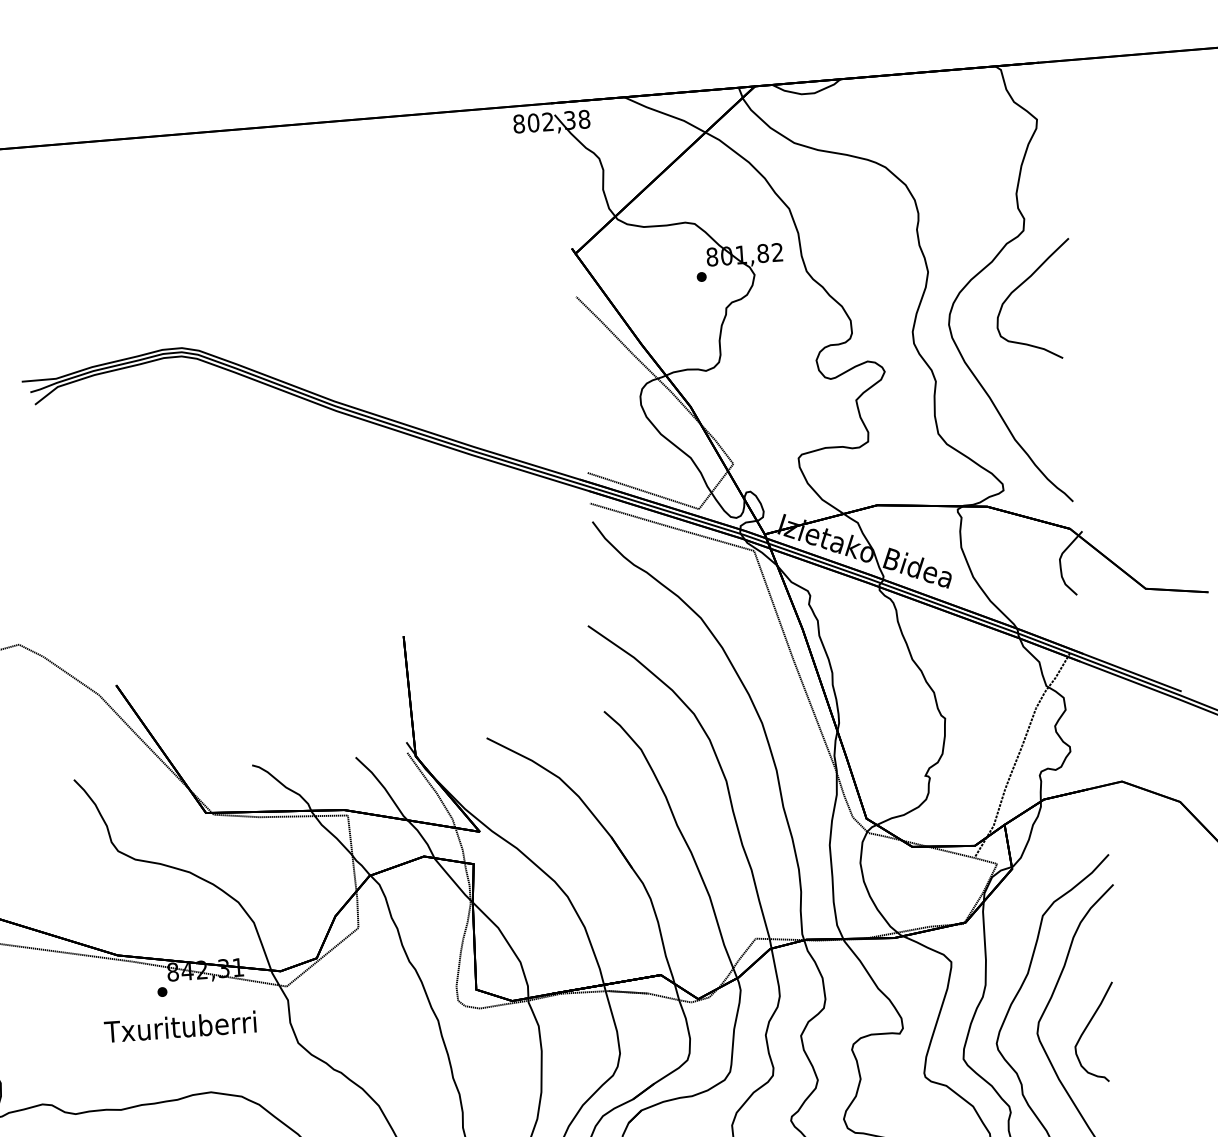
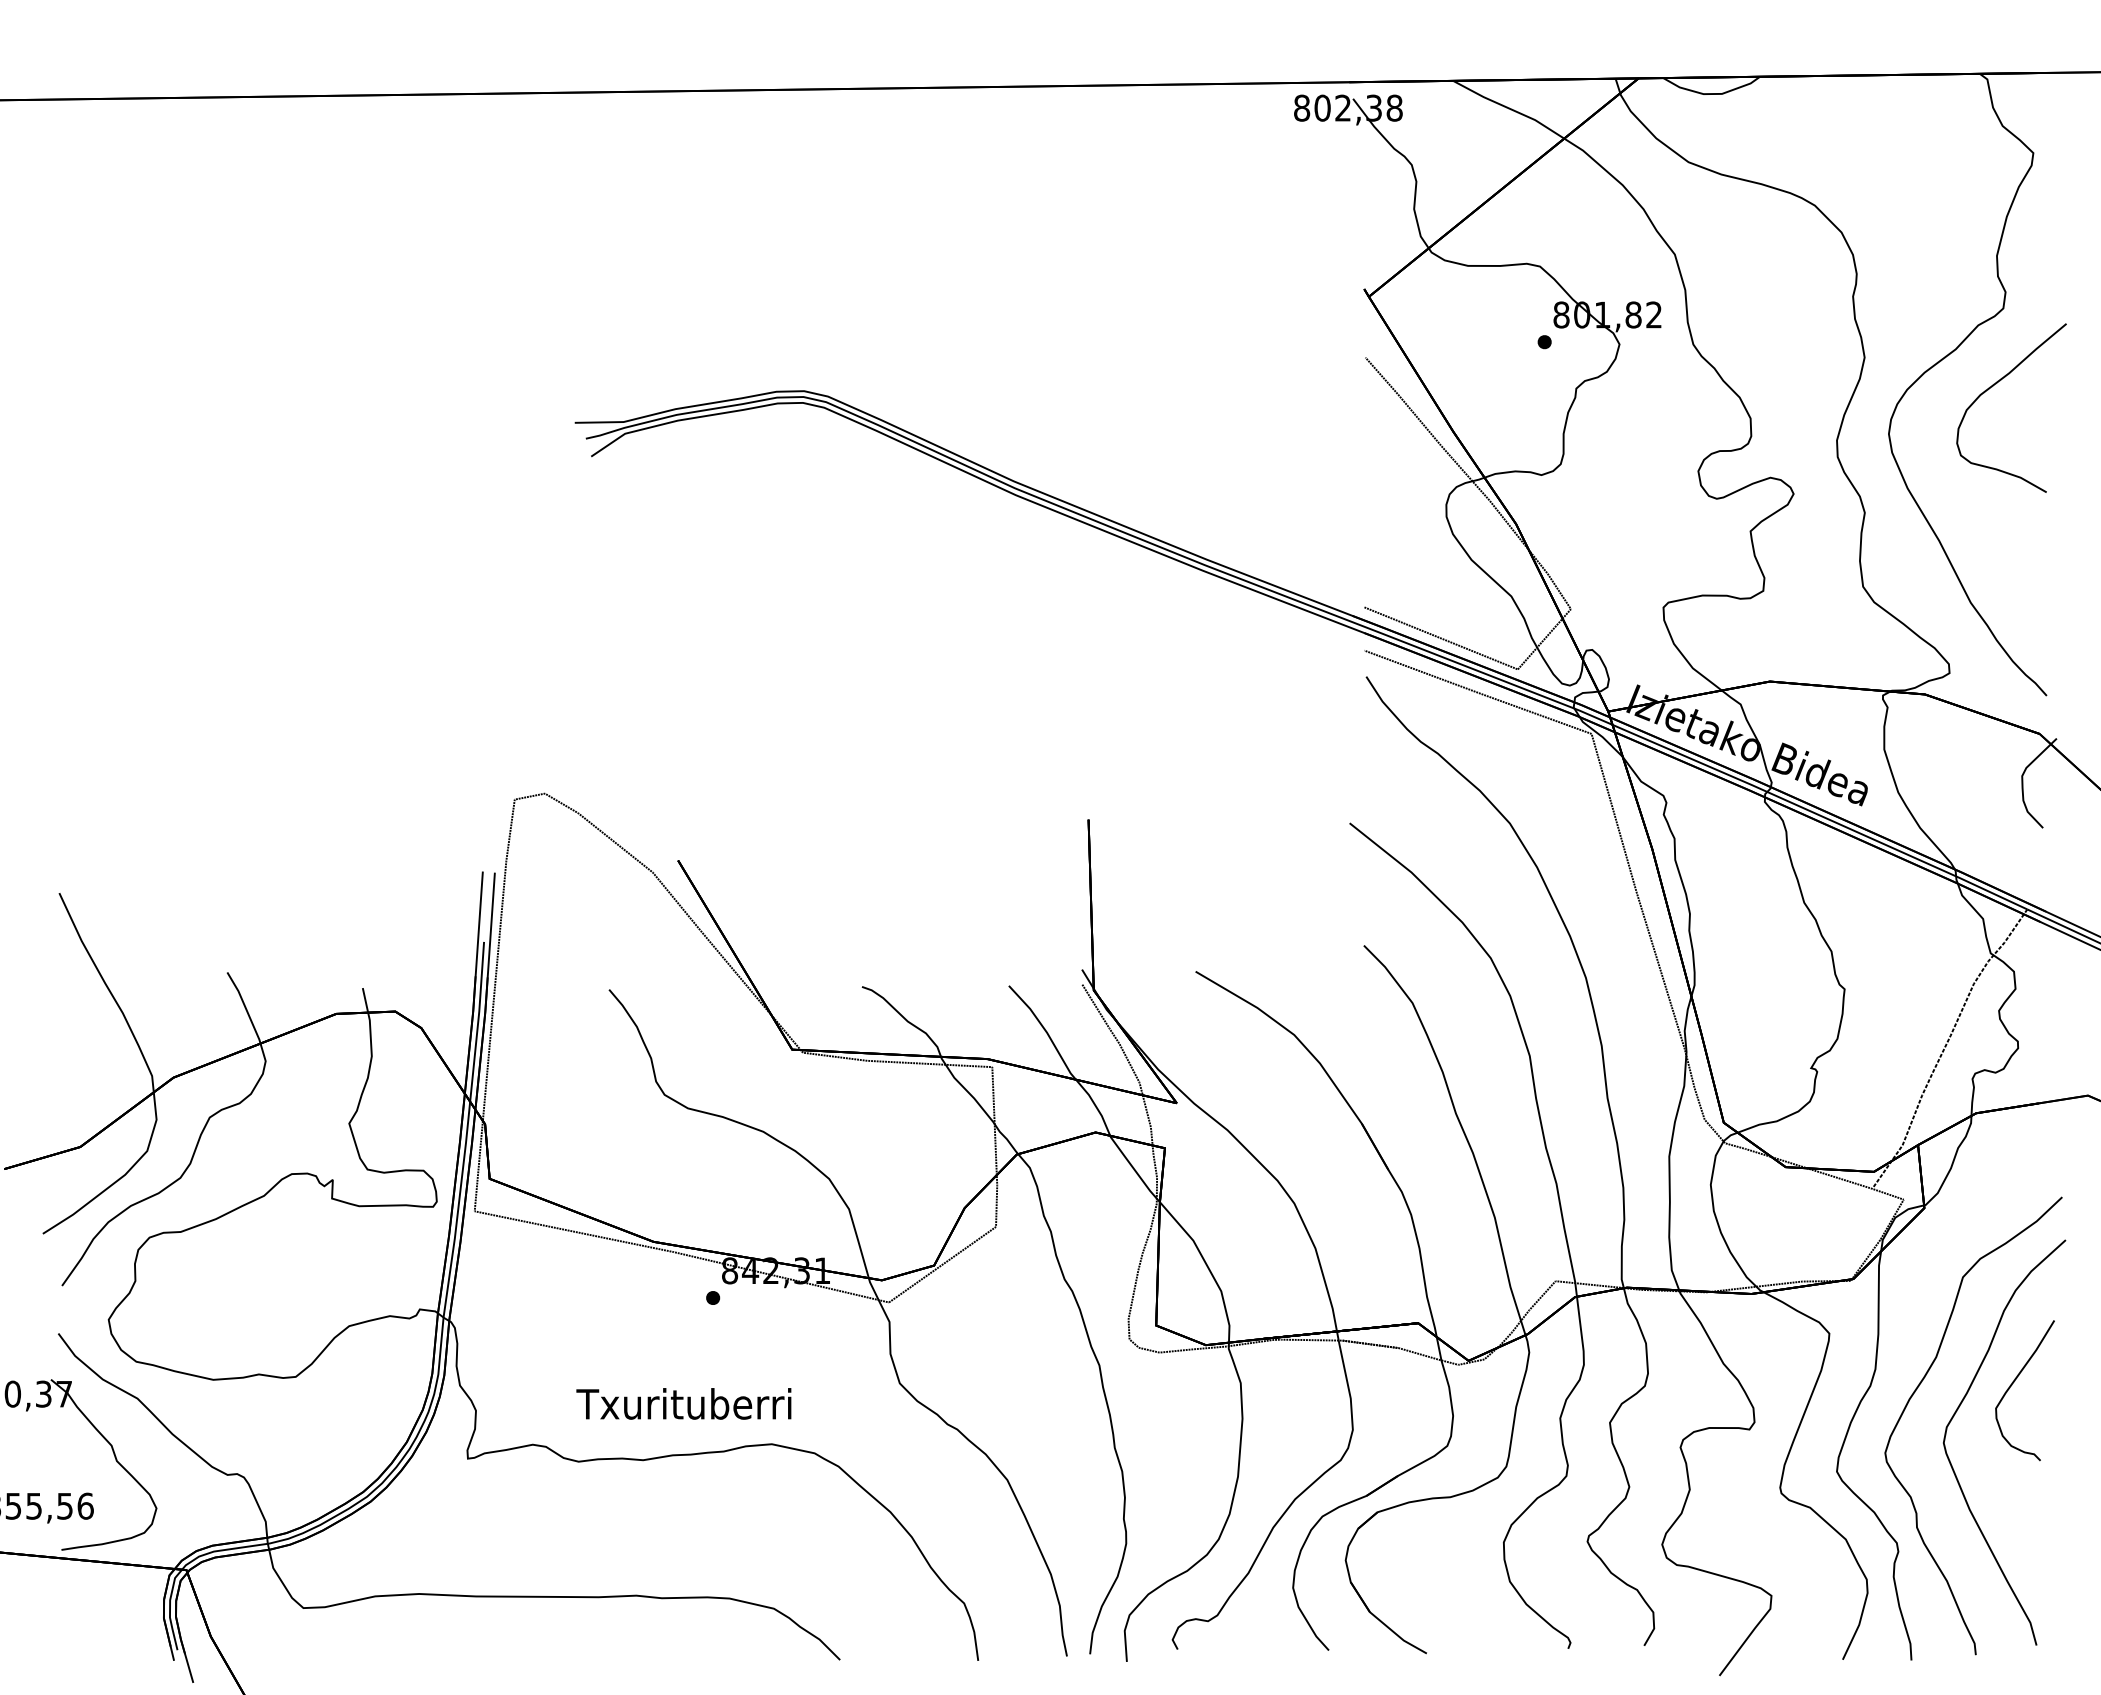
text: (180, 1026) -> (683, 1403), moved
curve: (1087, 1027) -> (2014, 1382), moved

